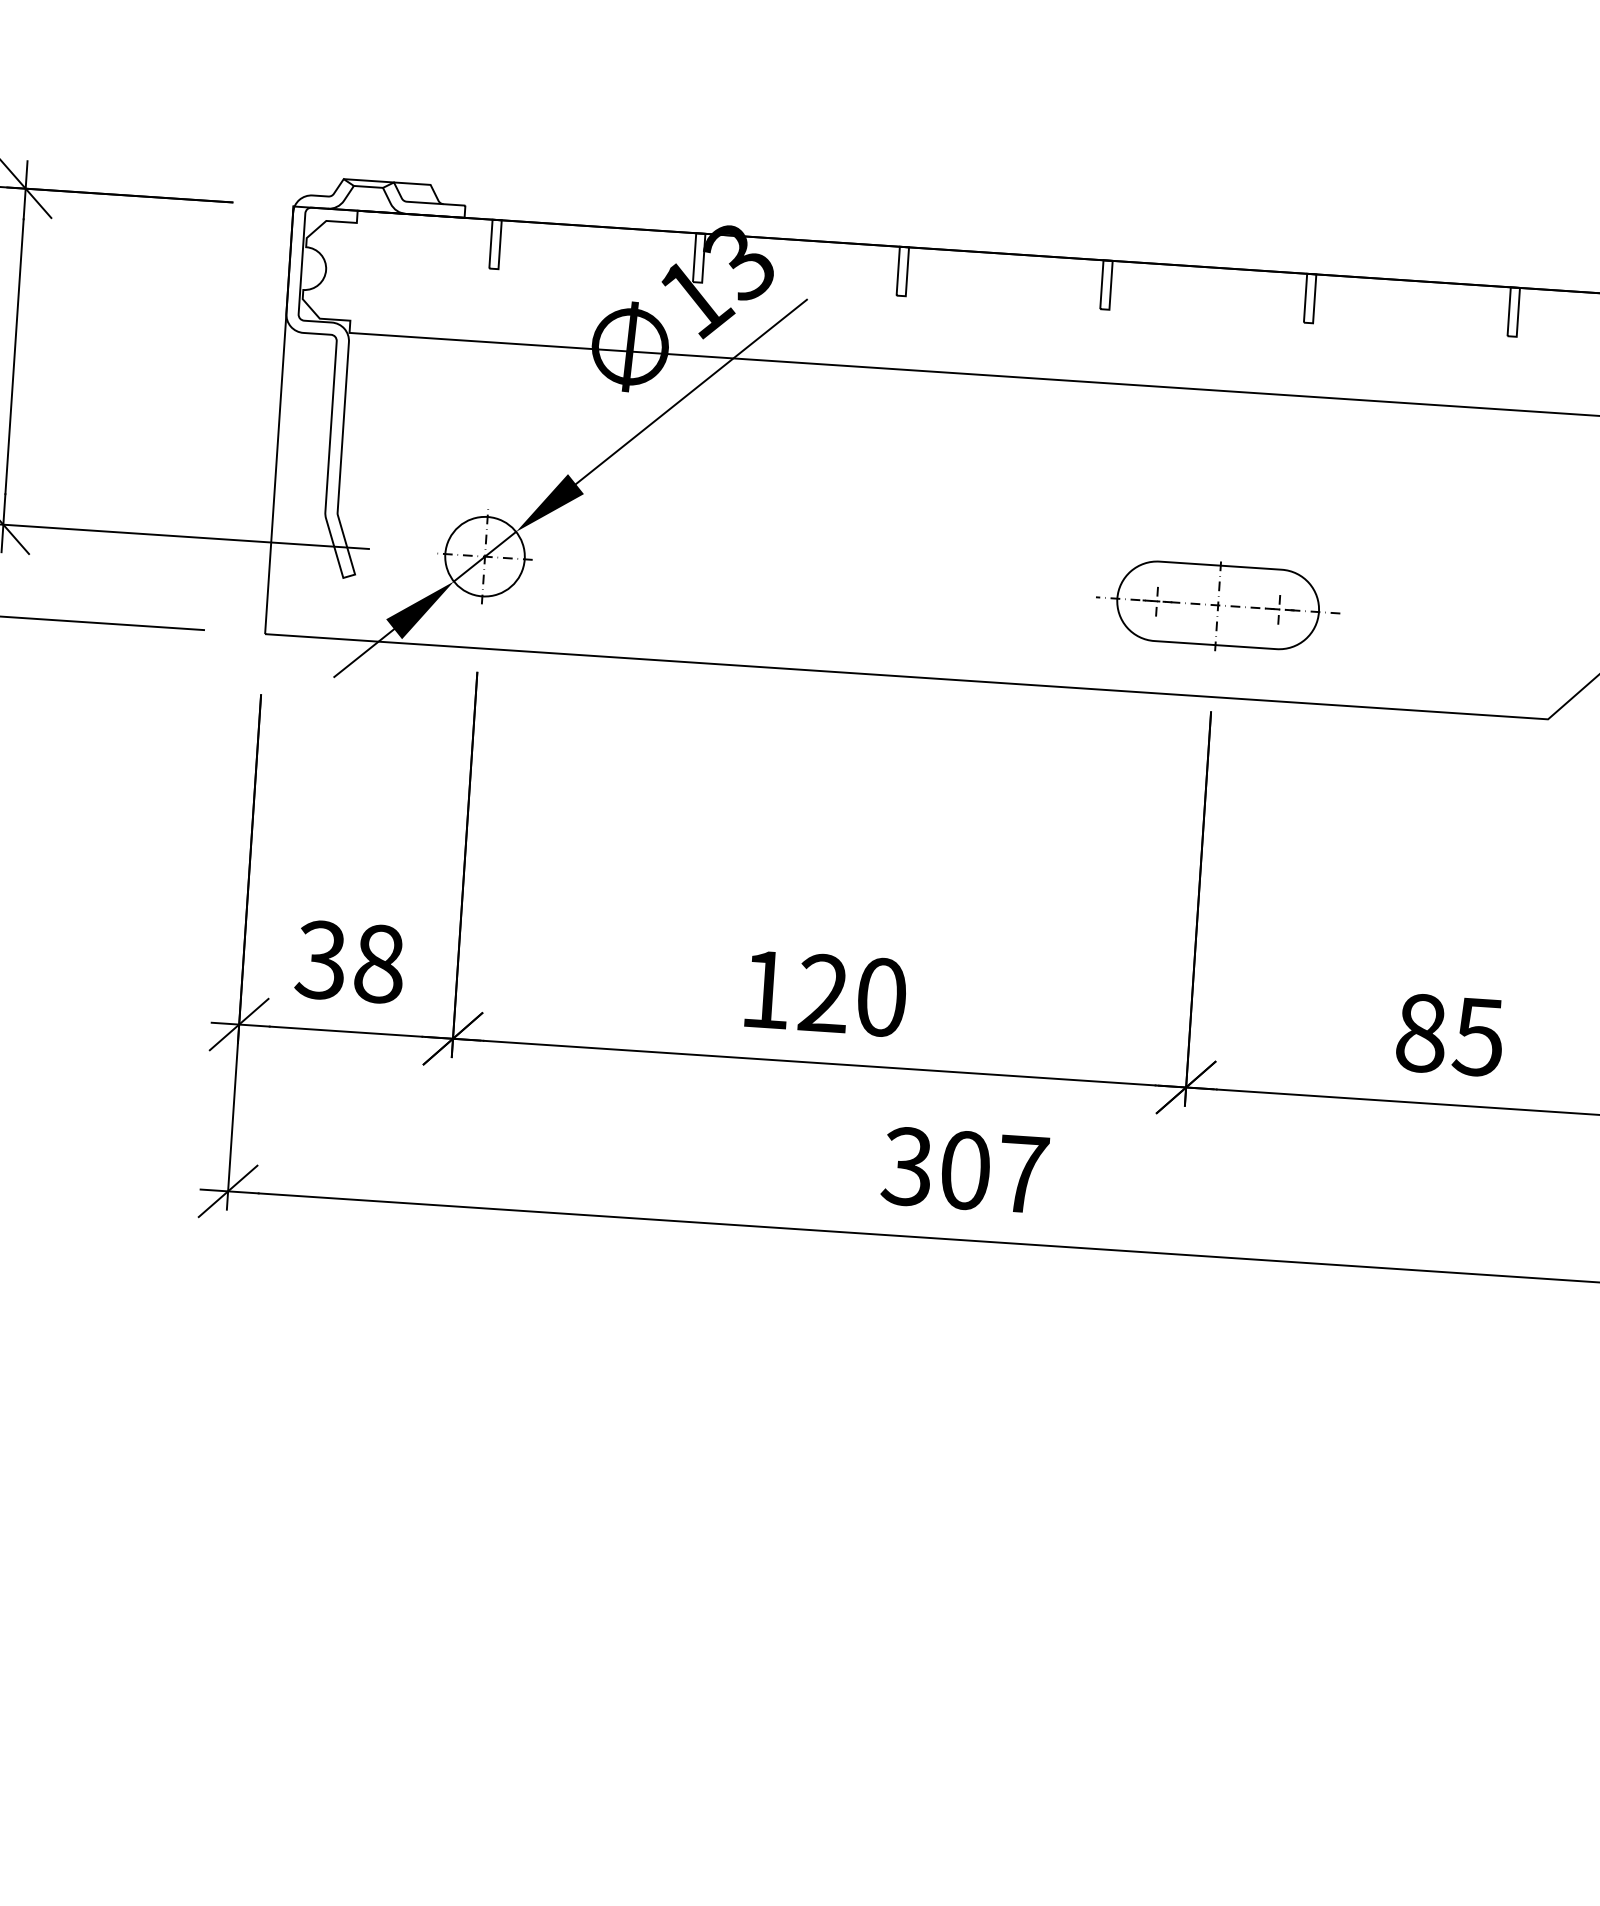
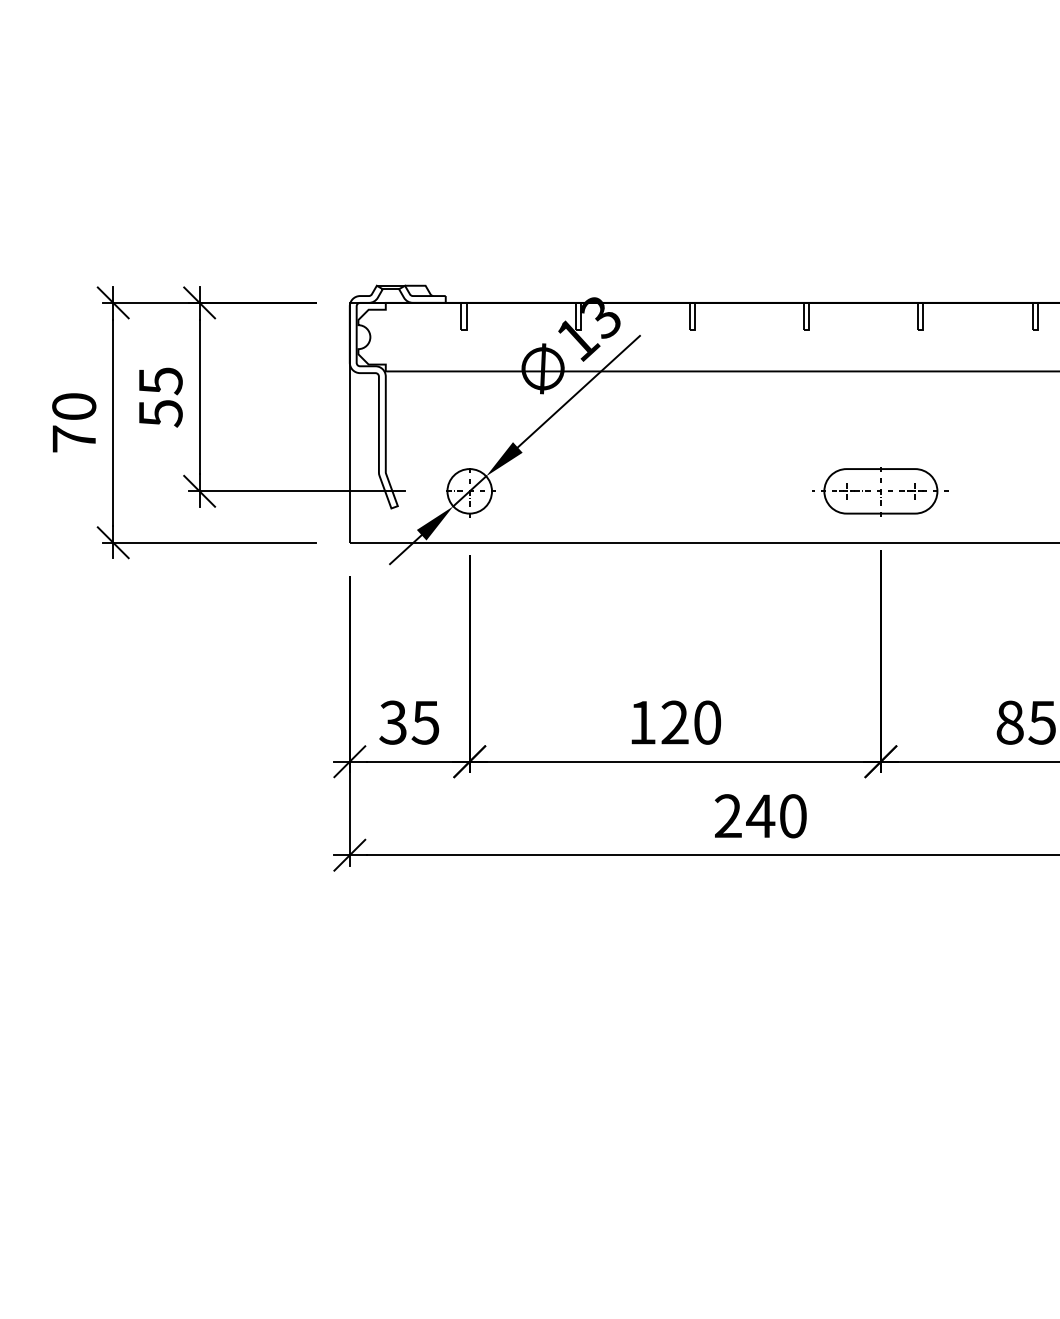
text: (378, 963) -> (425, 722), 38 -> 35
text: (964, 1170) -> (760, 816), 307 -> 240

